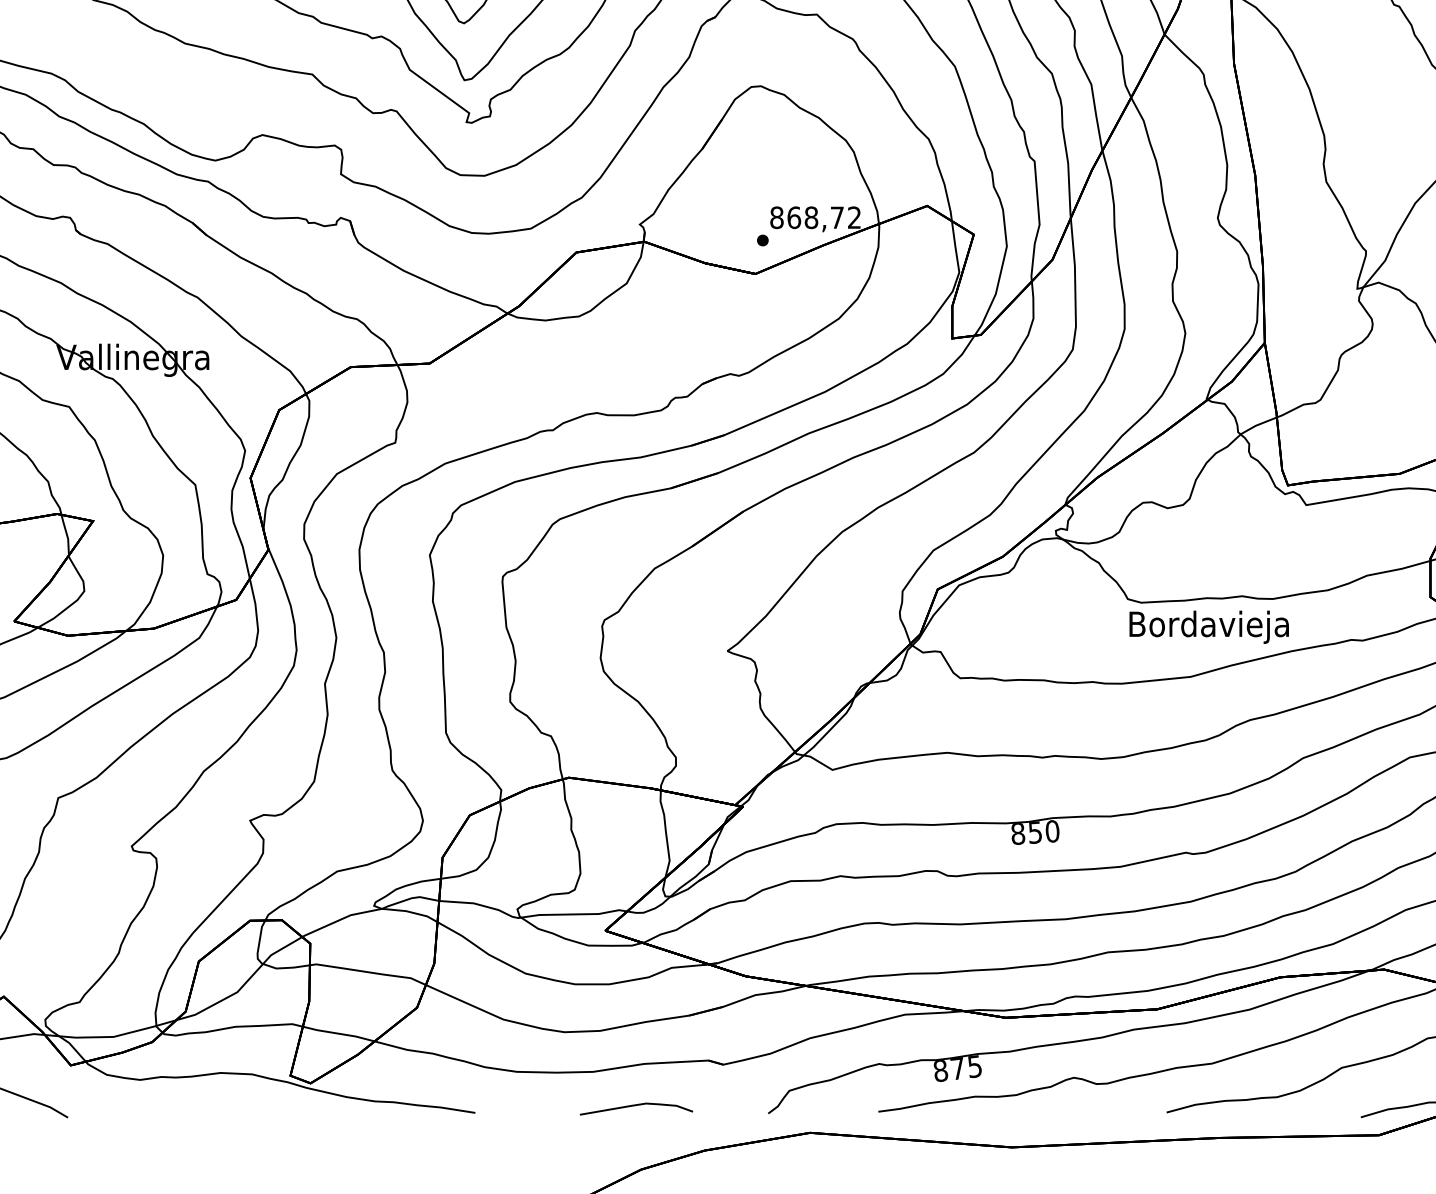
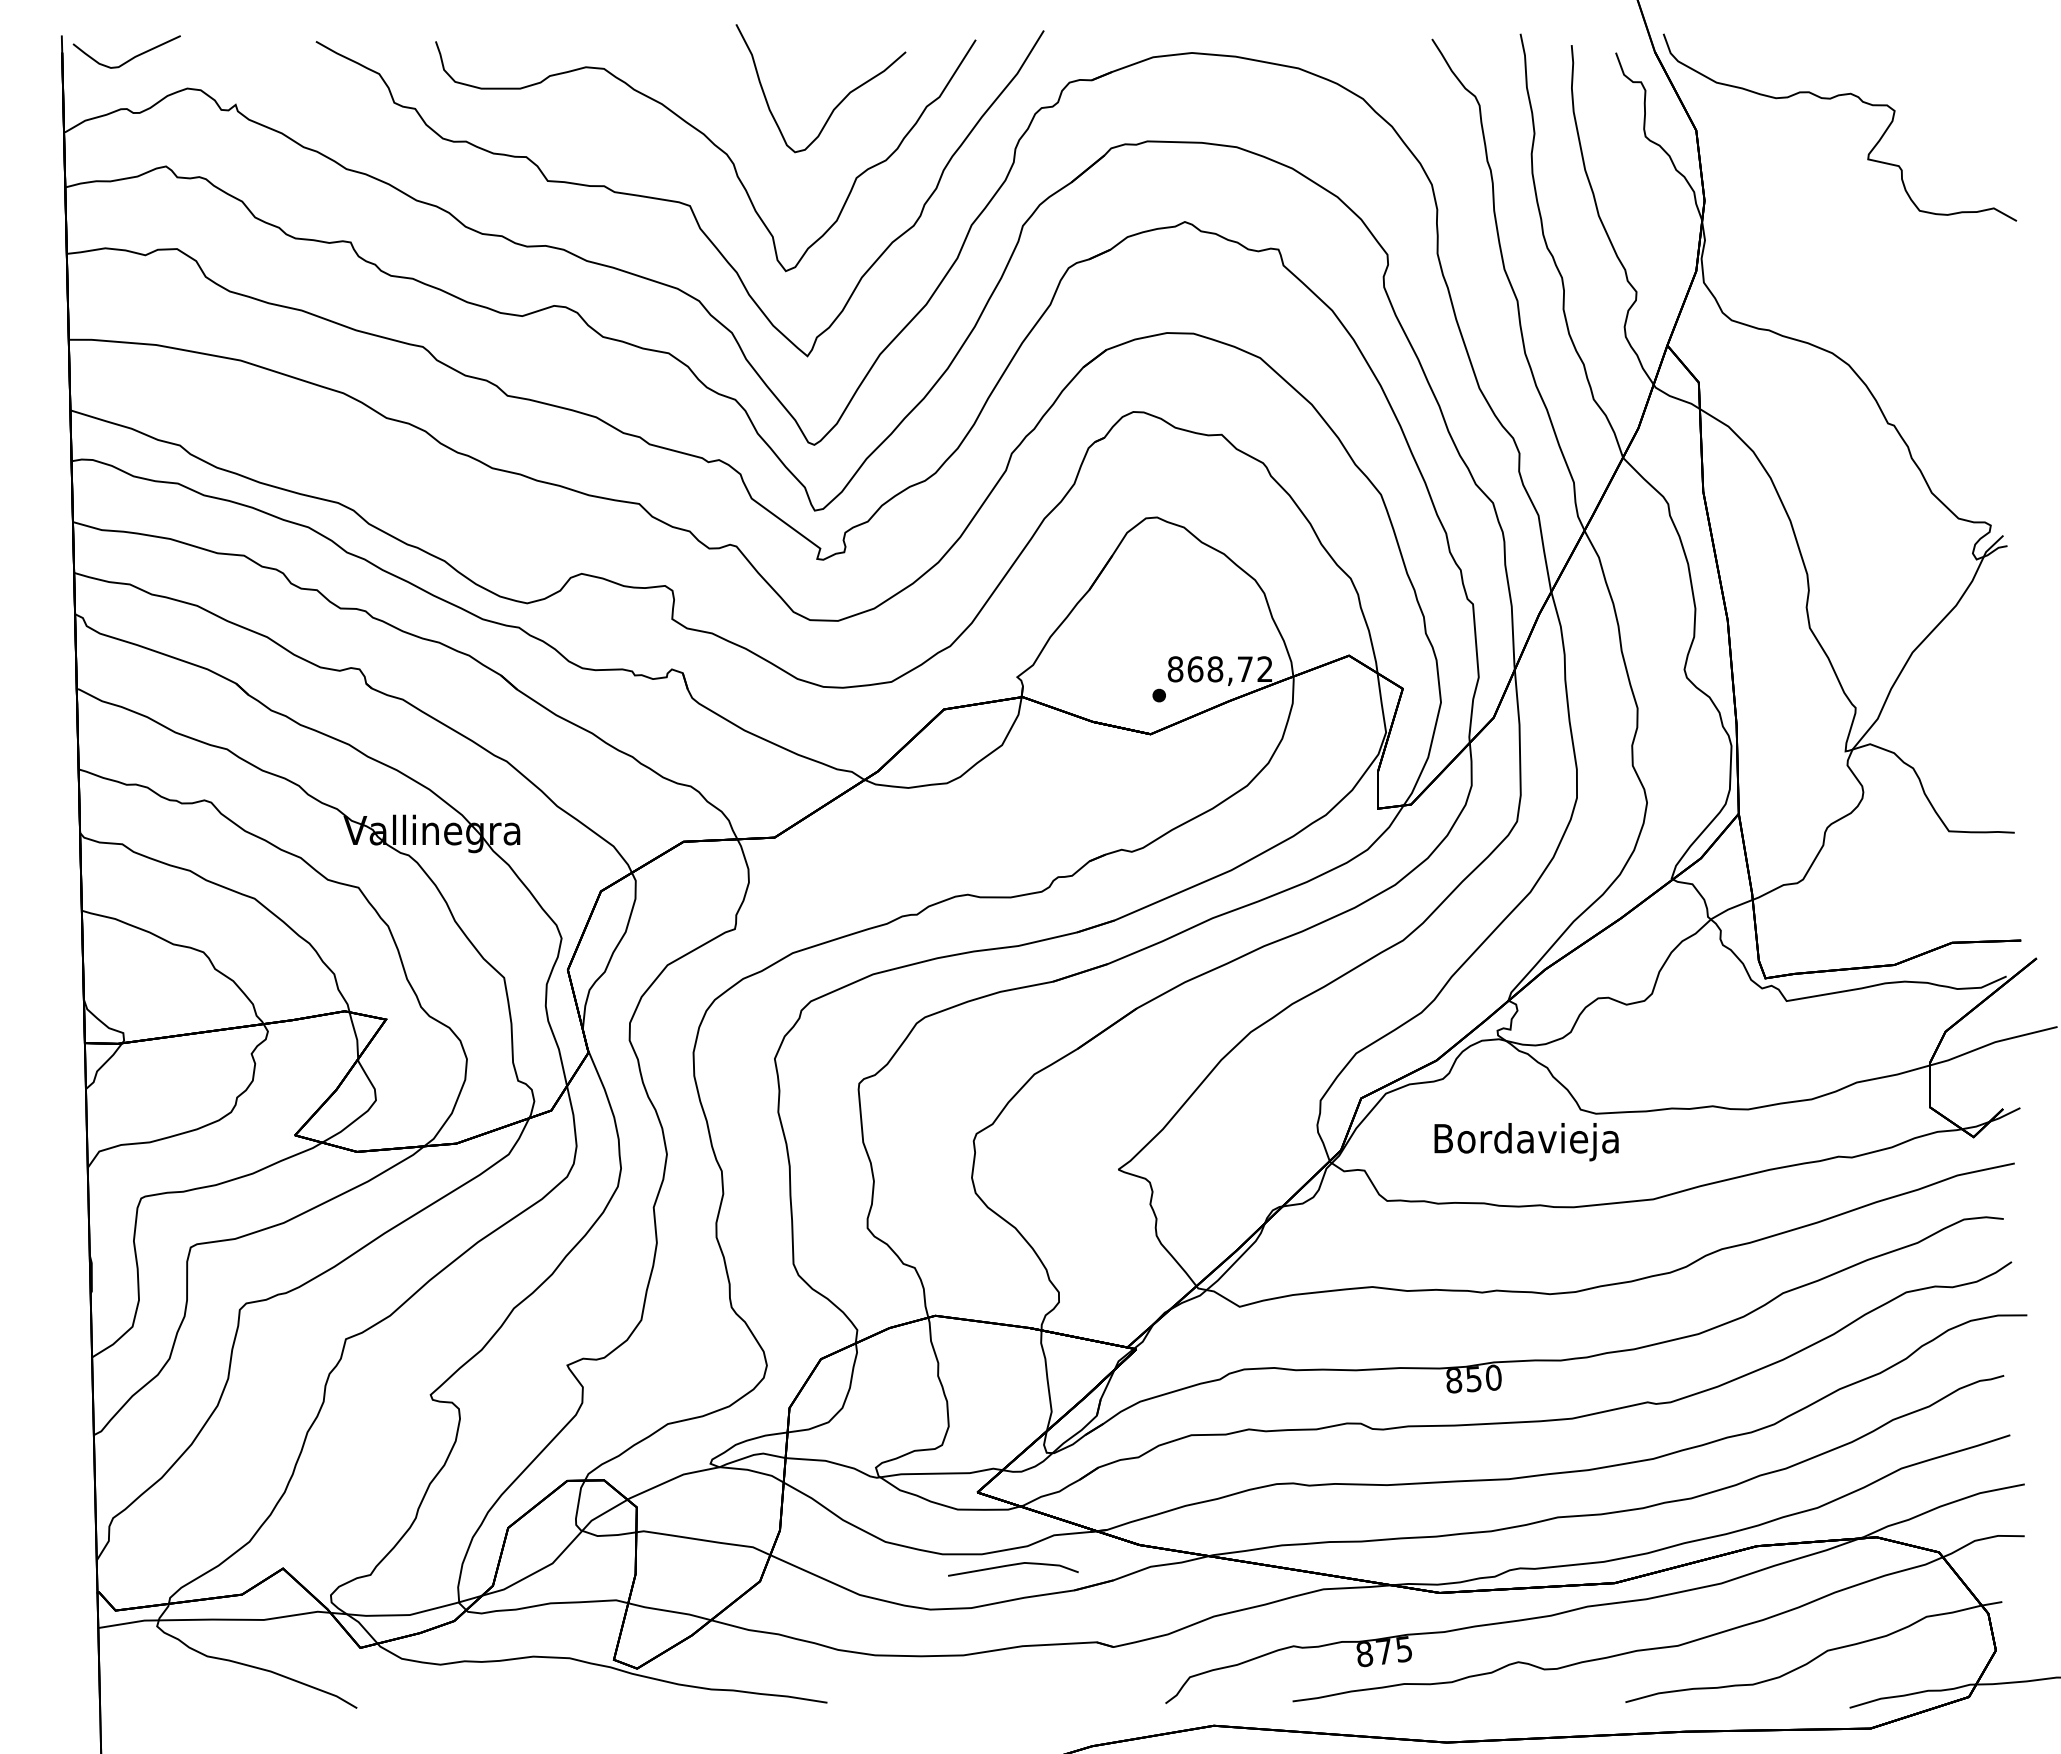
text: (1209, 627) -> (1526, 1142), moved
curve: (636, 1105) -> (1013, 1565), moved

